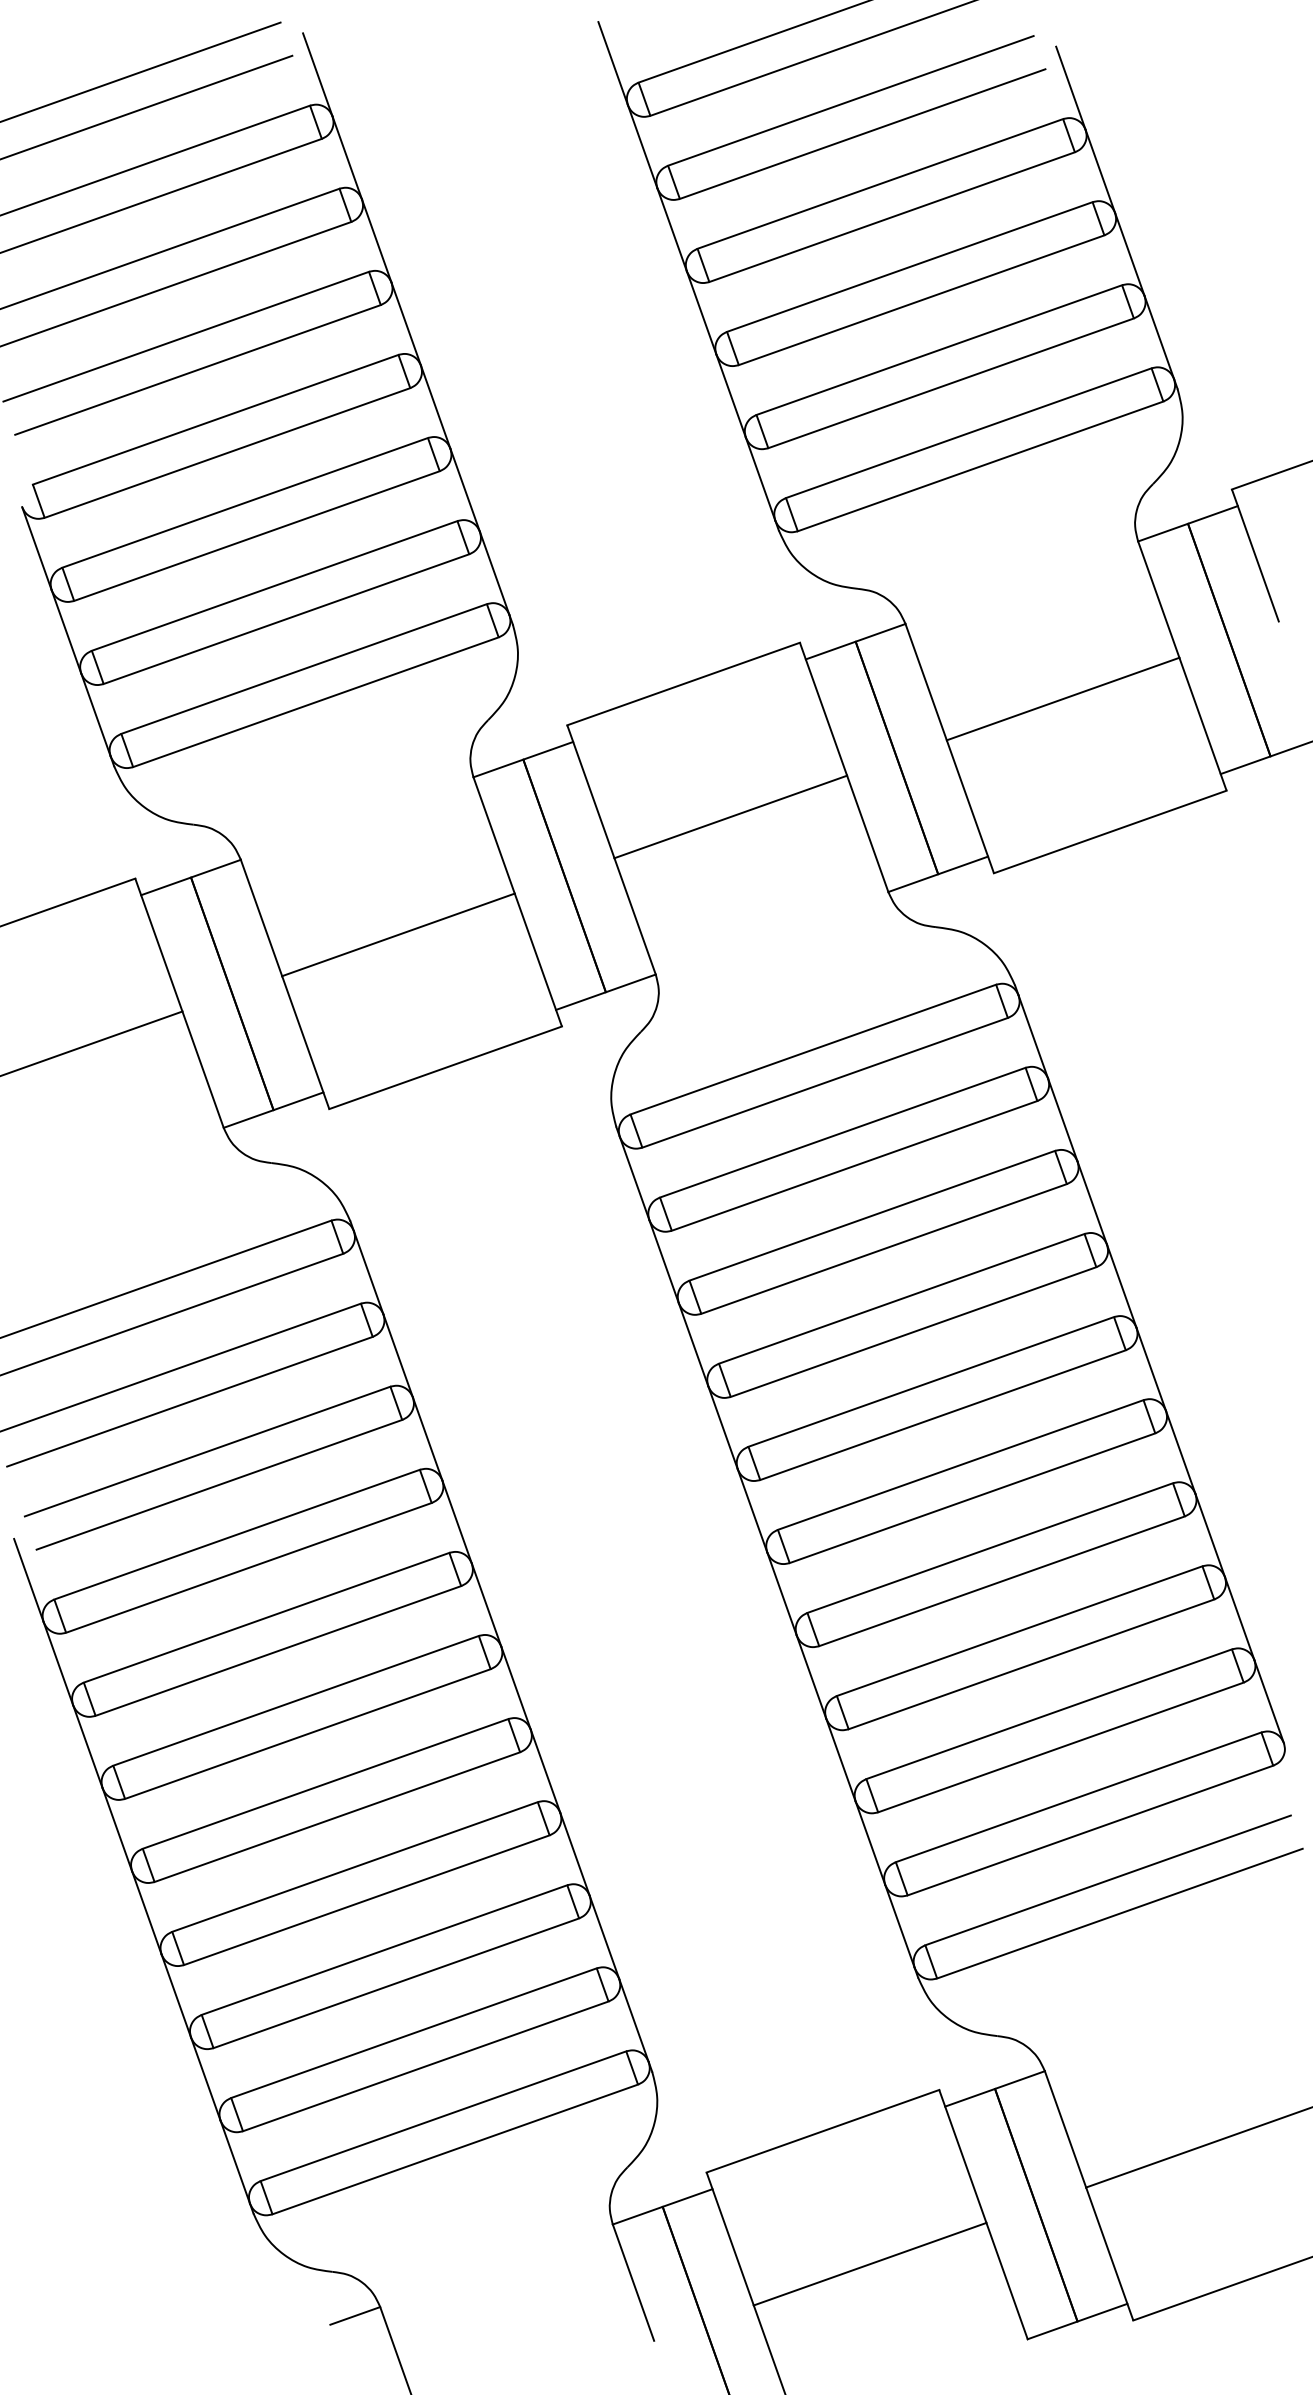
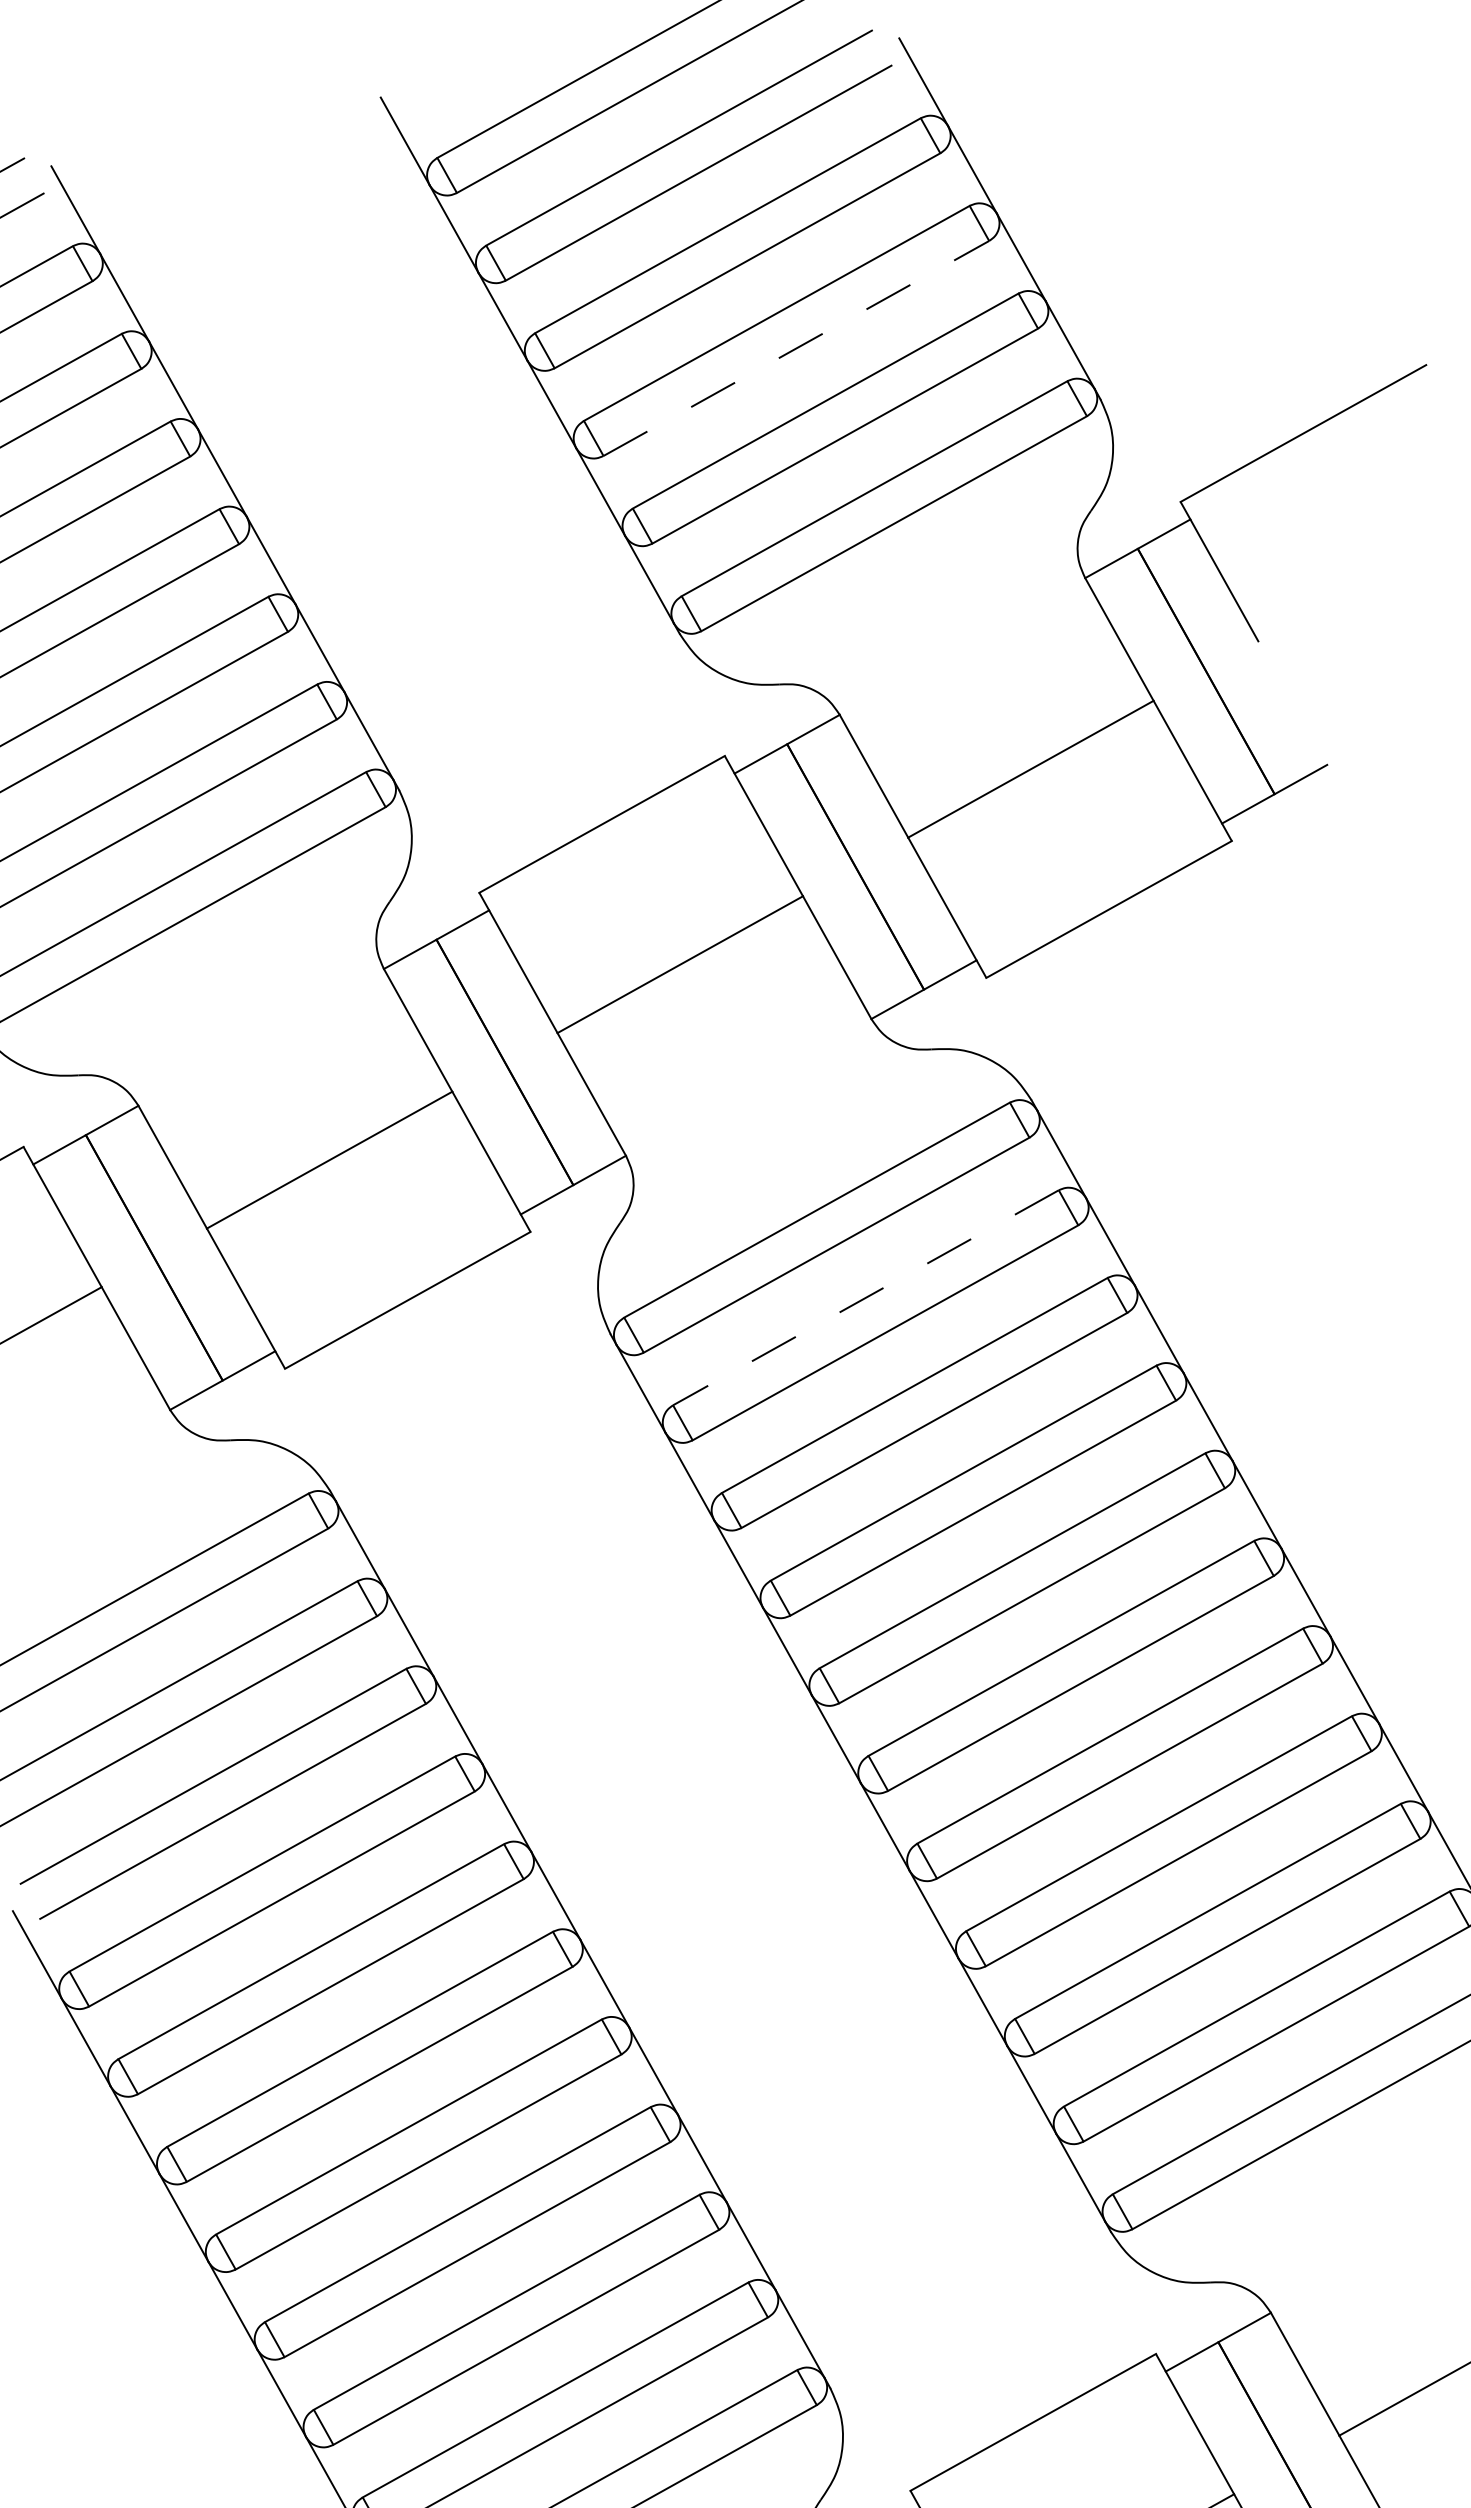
line: (921, 300) -> (796, 348), solid -> dashed
line: (842, 1132) -> (865, 1297), solid -> dashed

